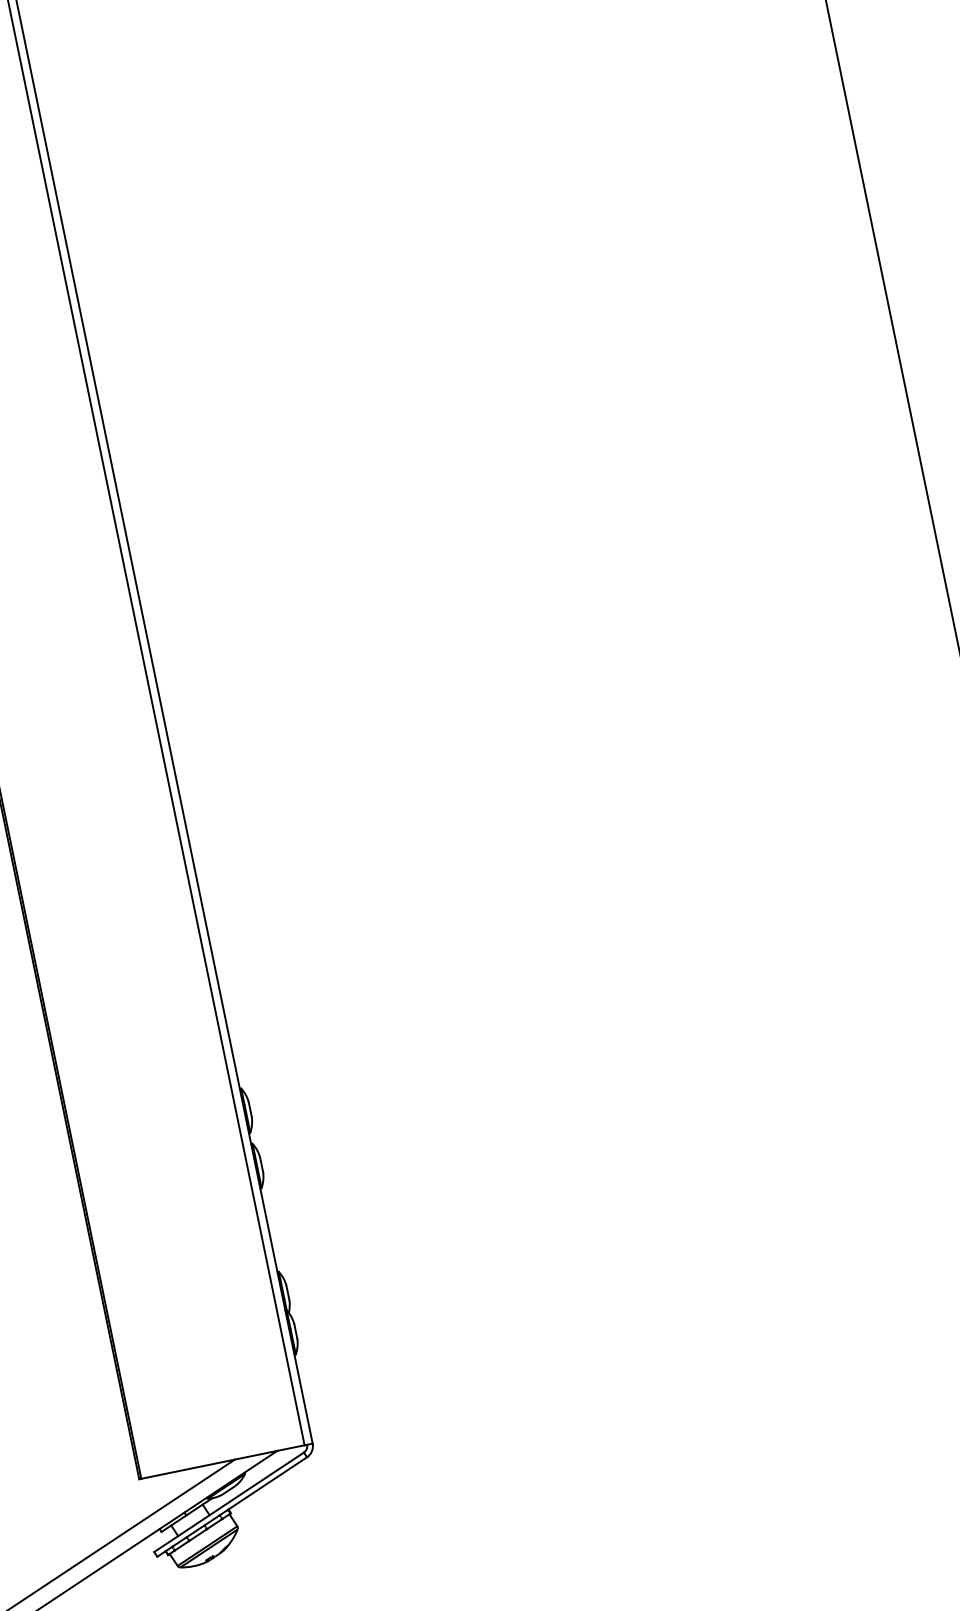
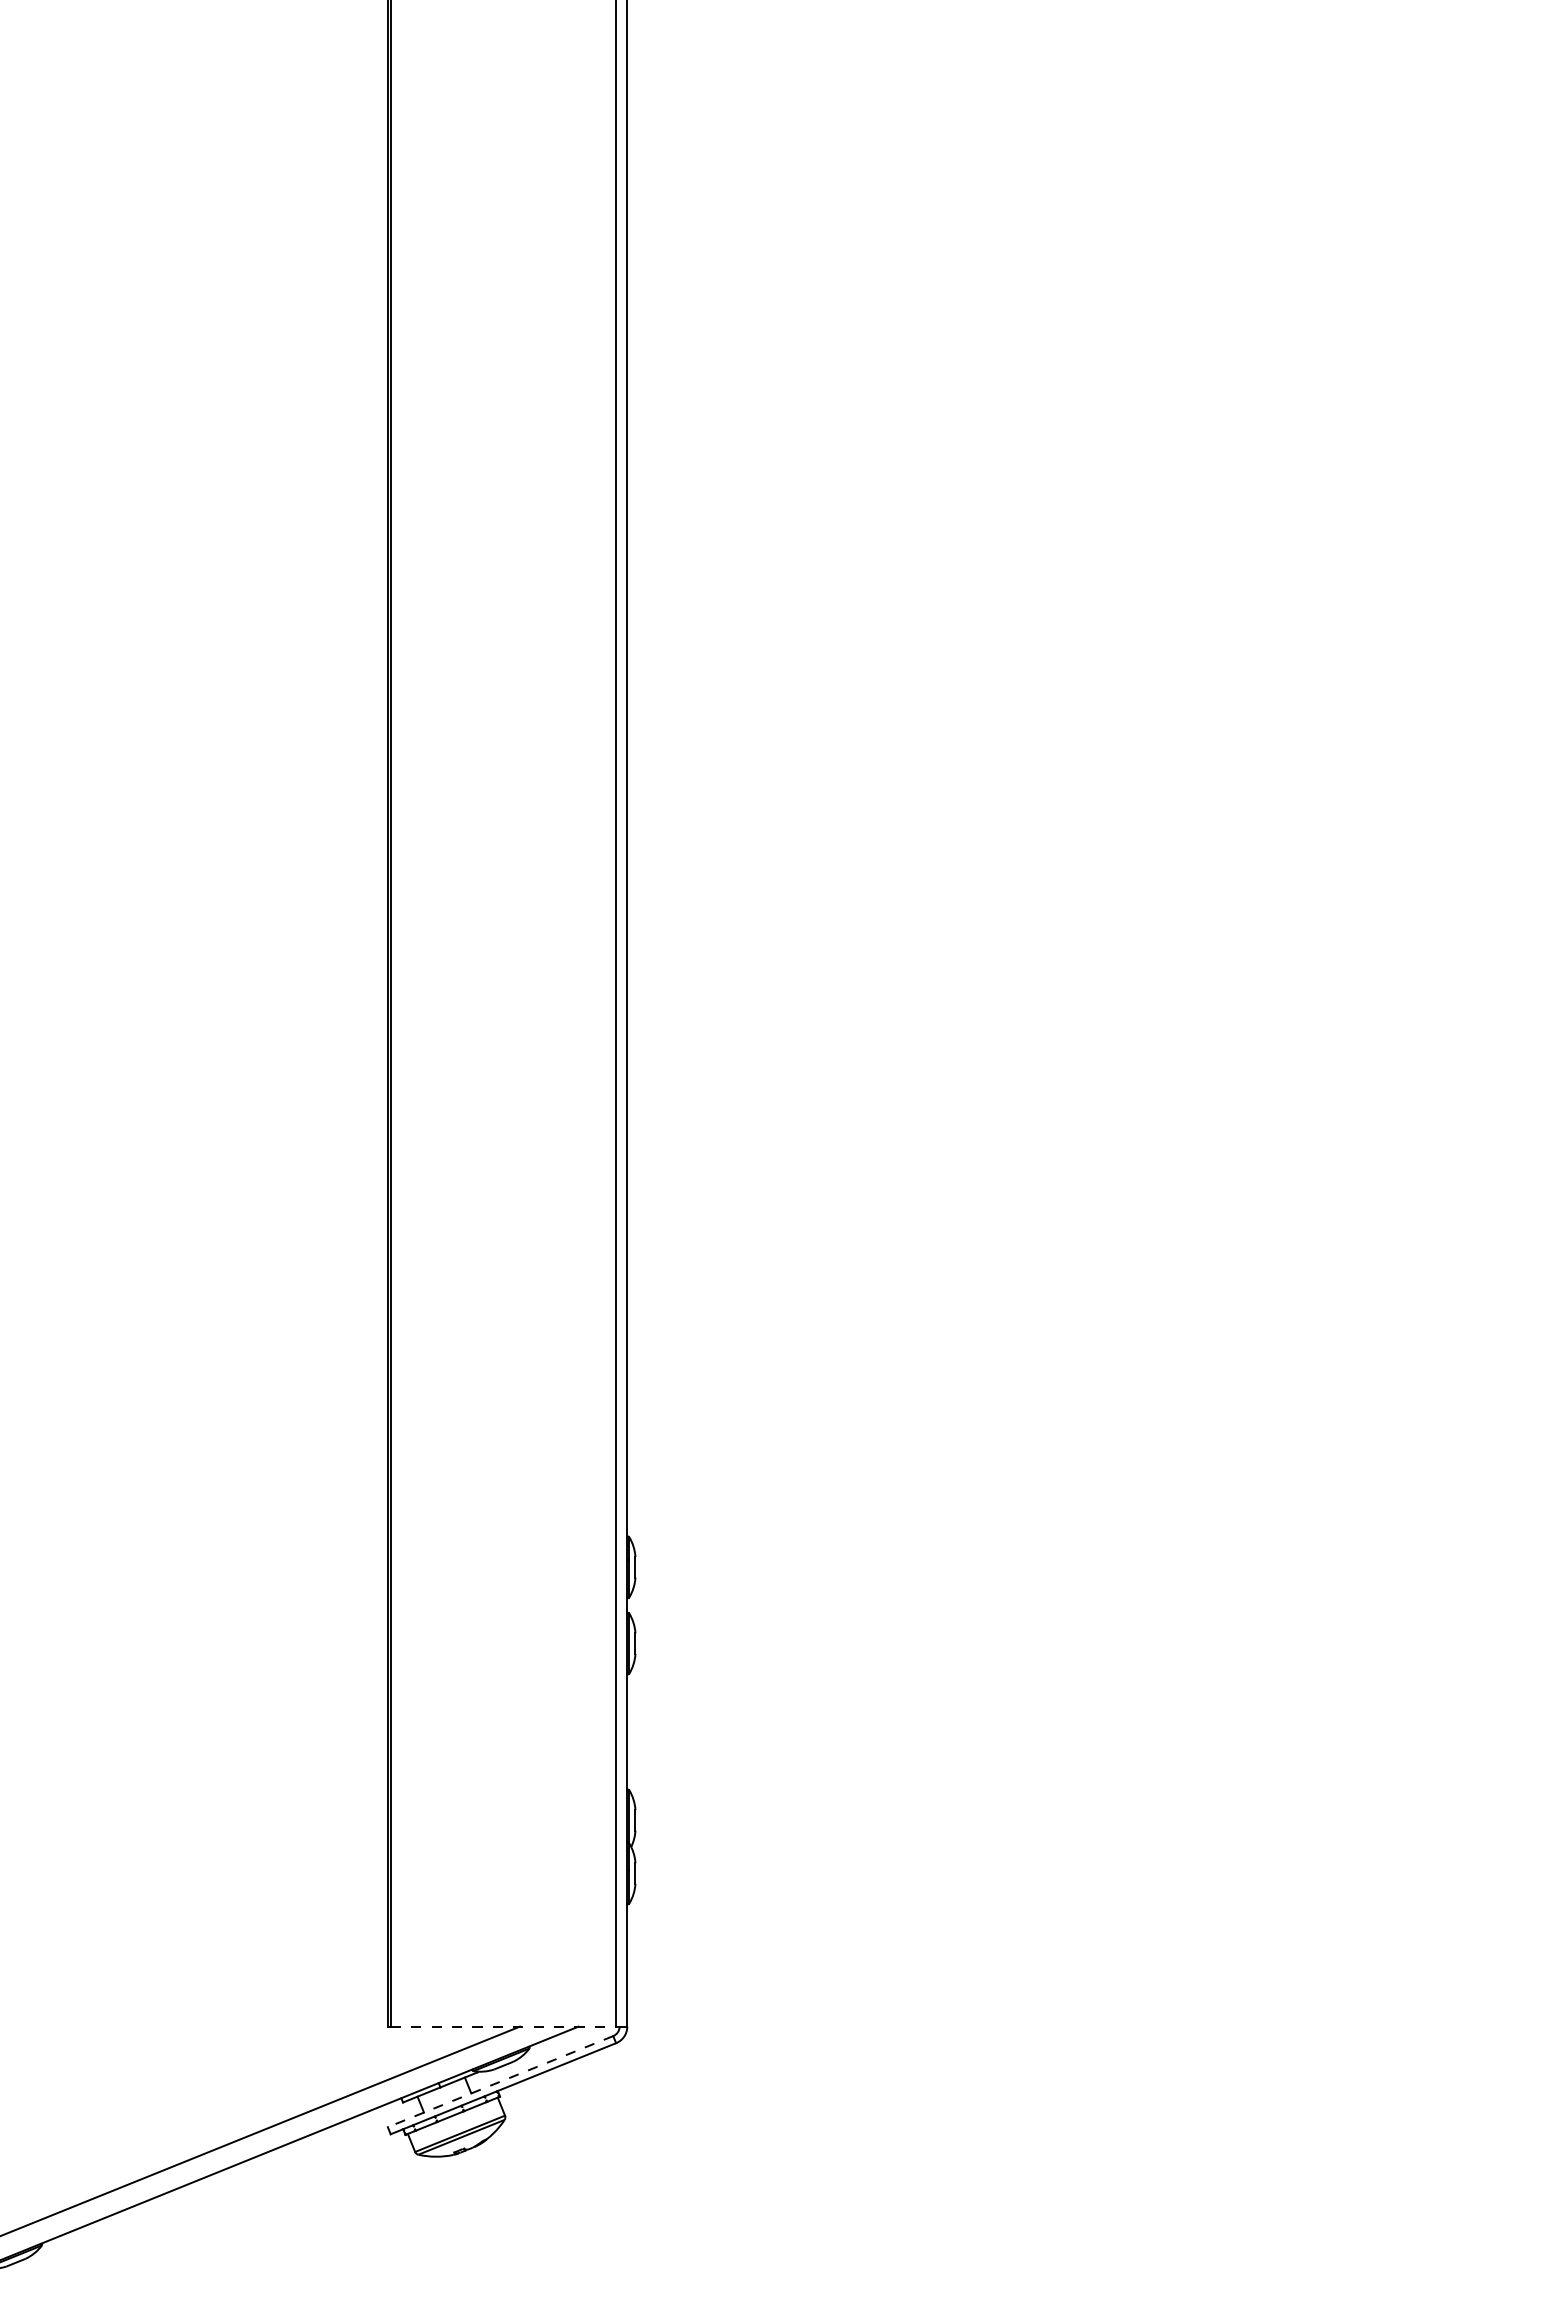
line: (222, 1461) -> (503, 2026), solid -> dashed
line: (229, 1502) -> (500, 2081), solid -> dashed

